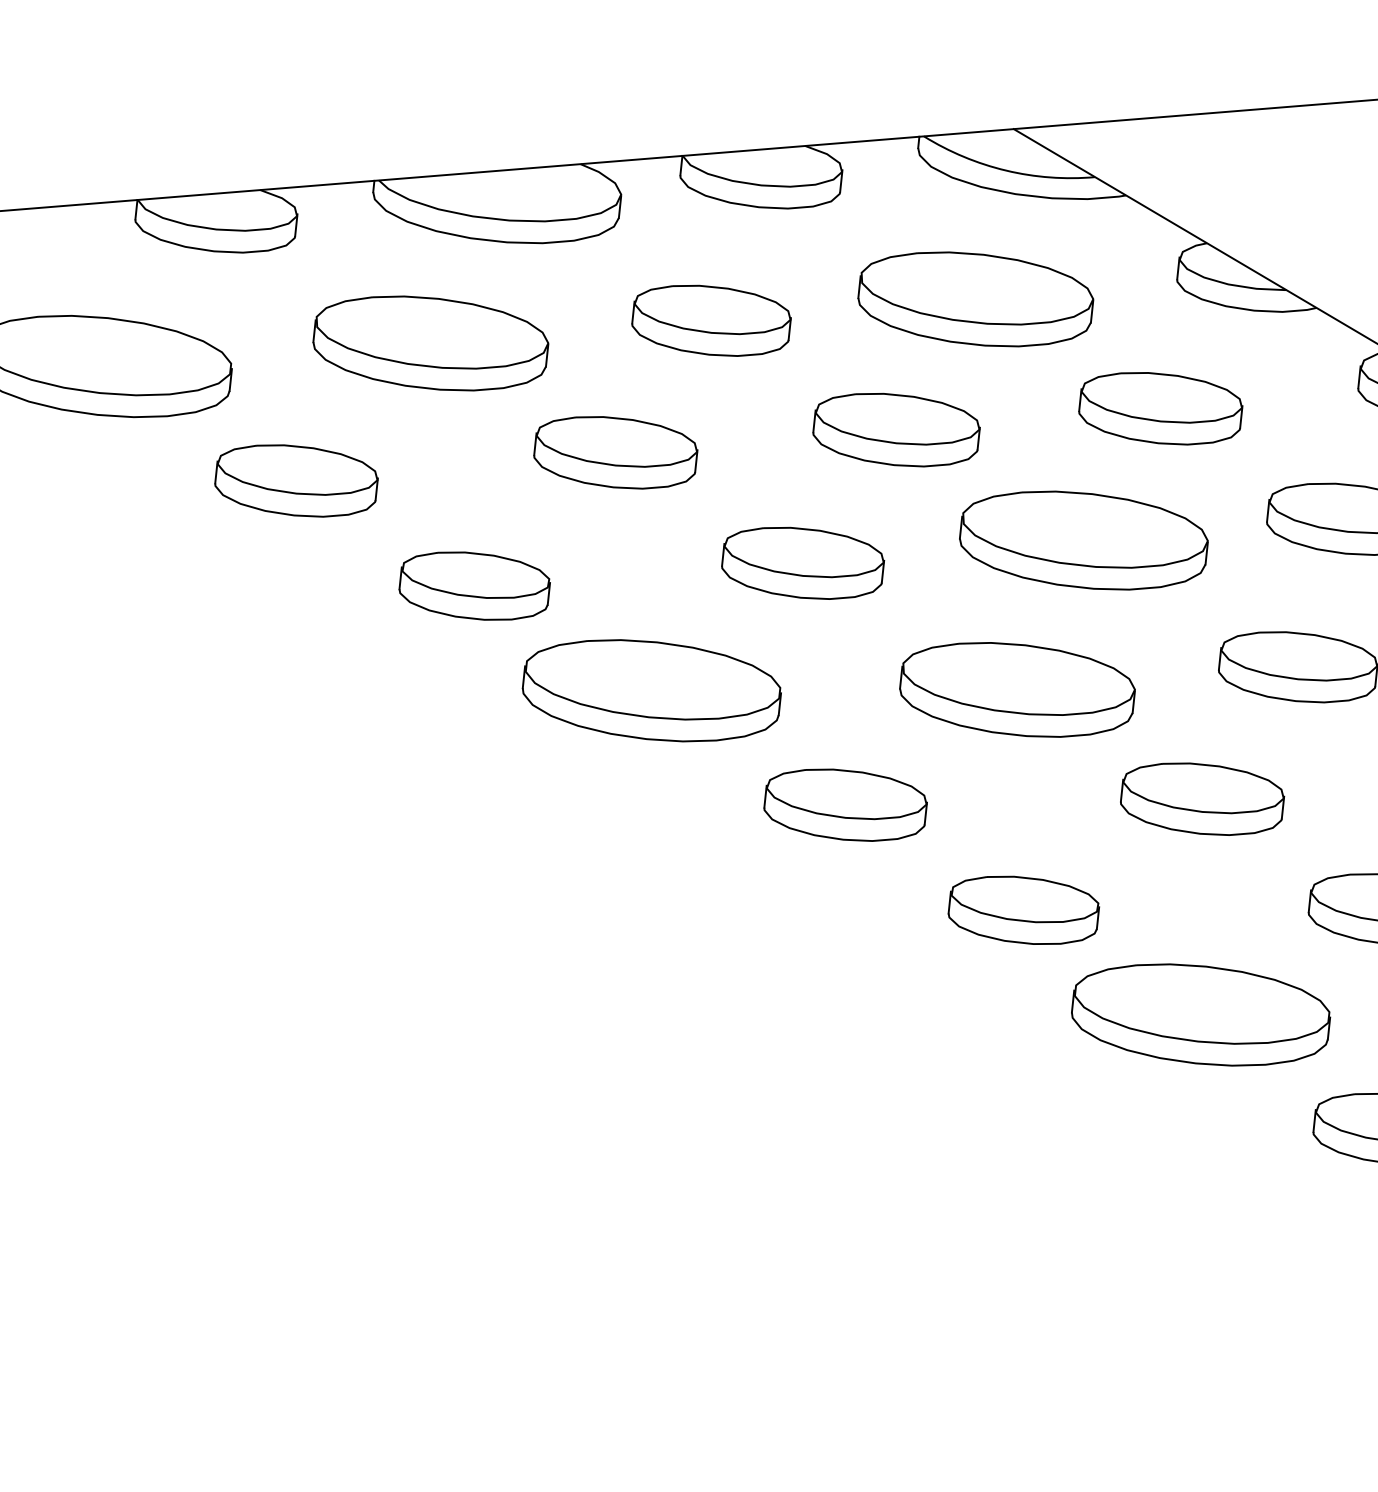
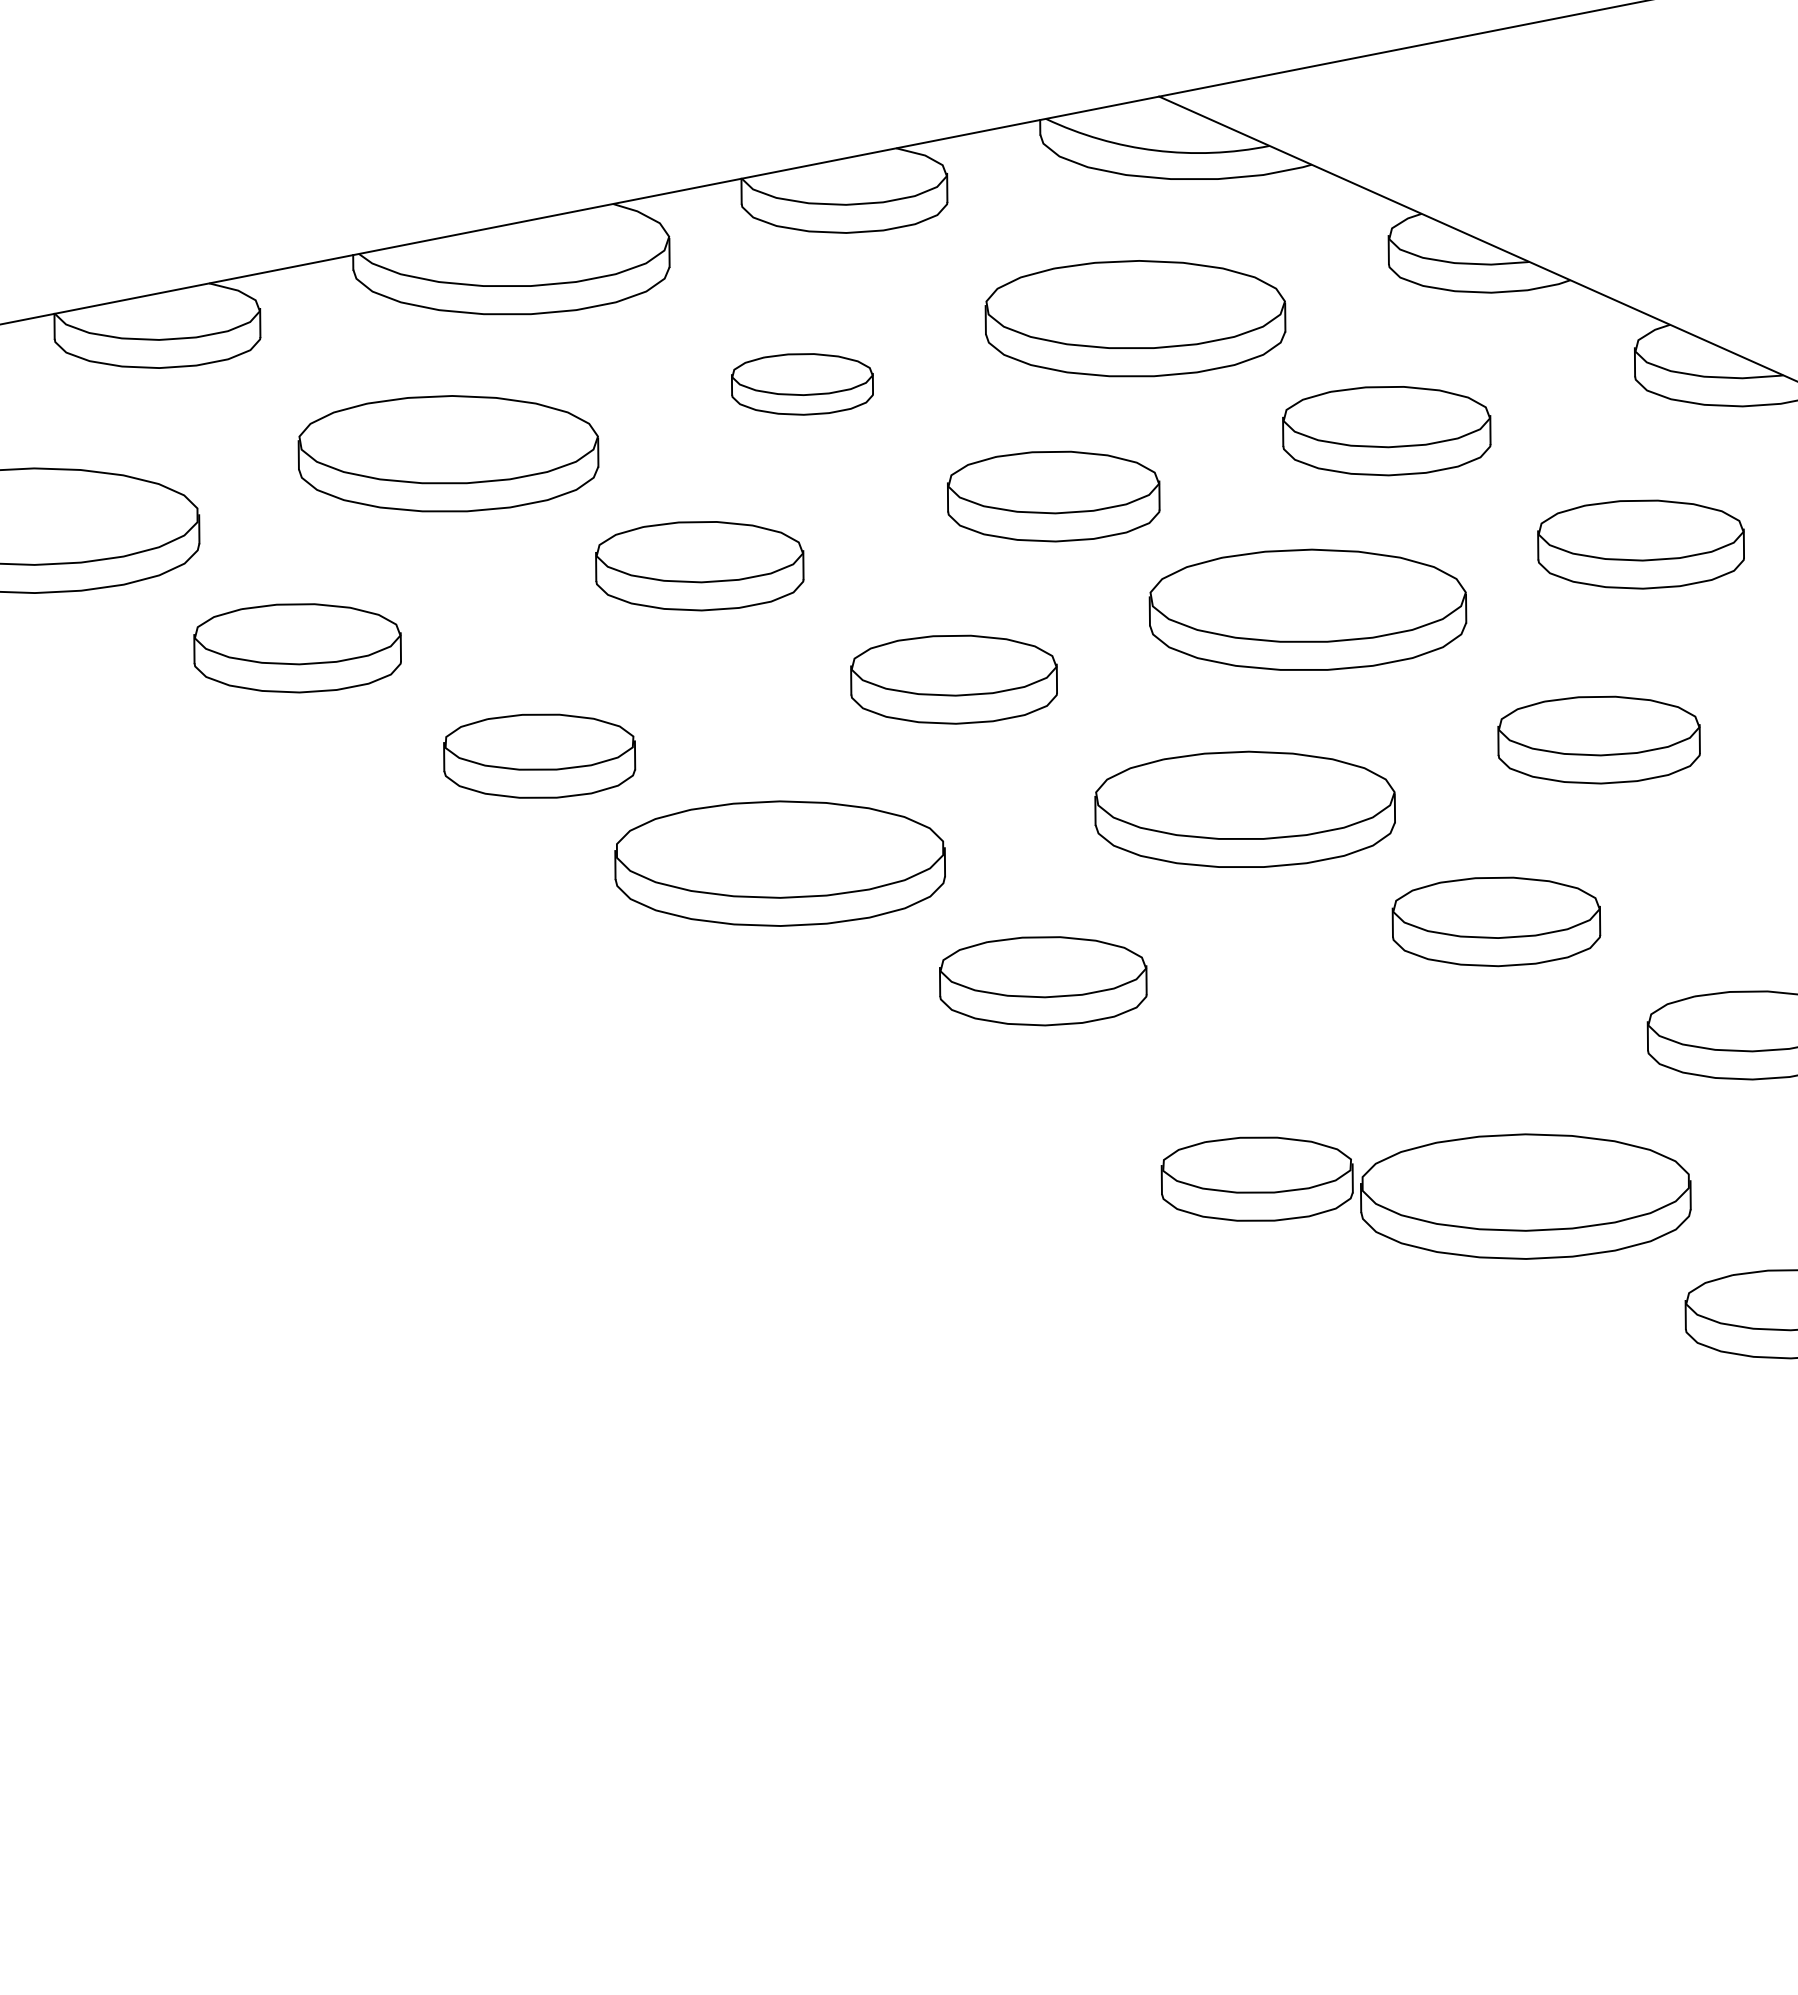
part: (711, 320) -> (802, 384), size x0.7
part: (1023, 909) -> (1256, 1178), moved

